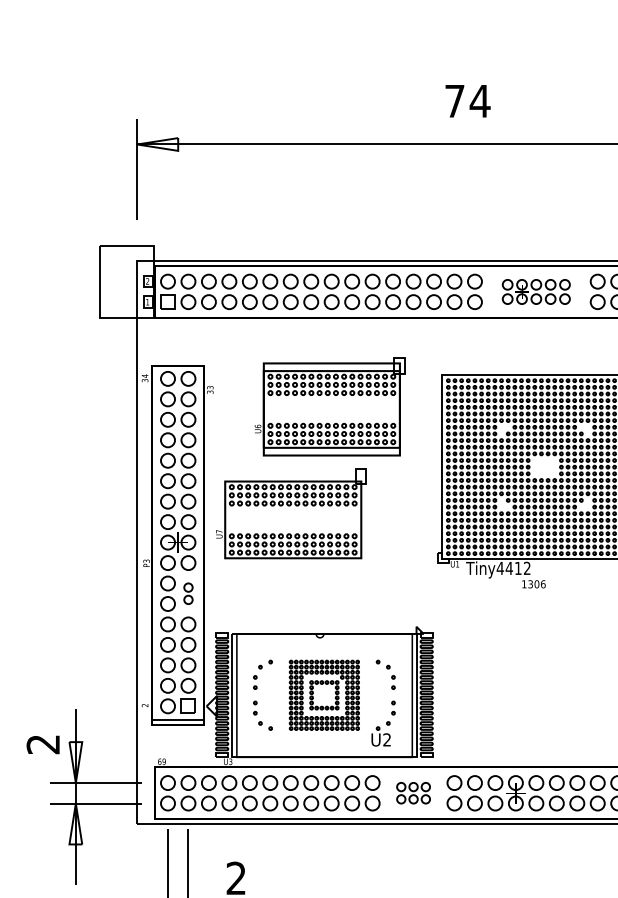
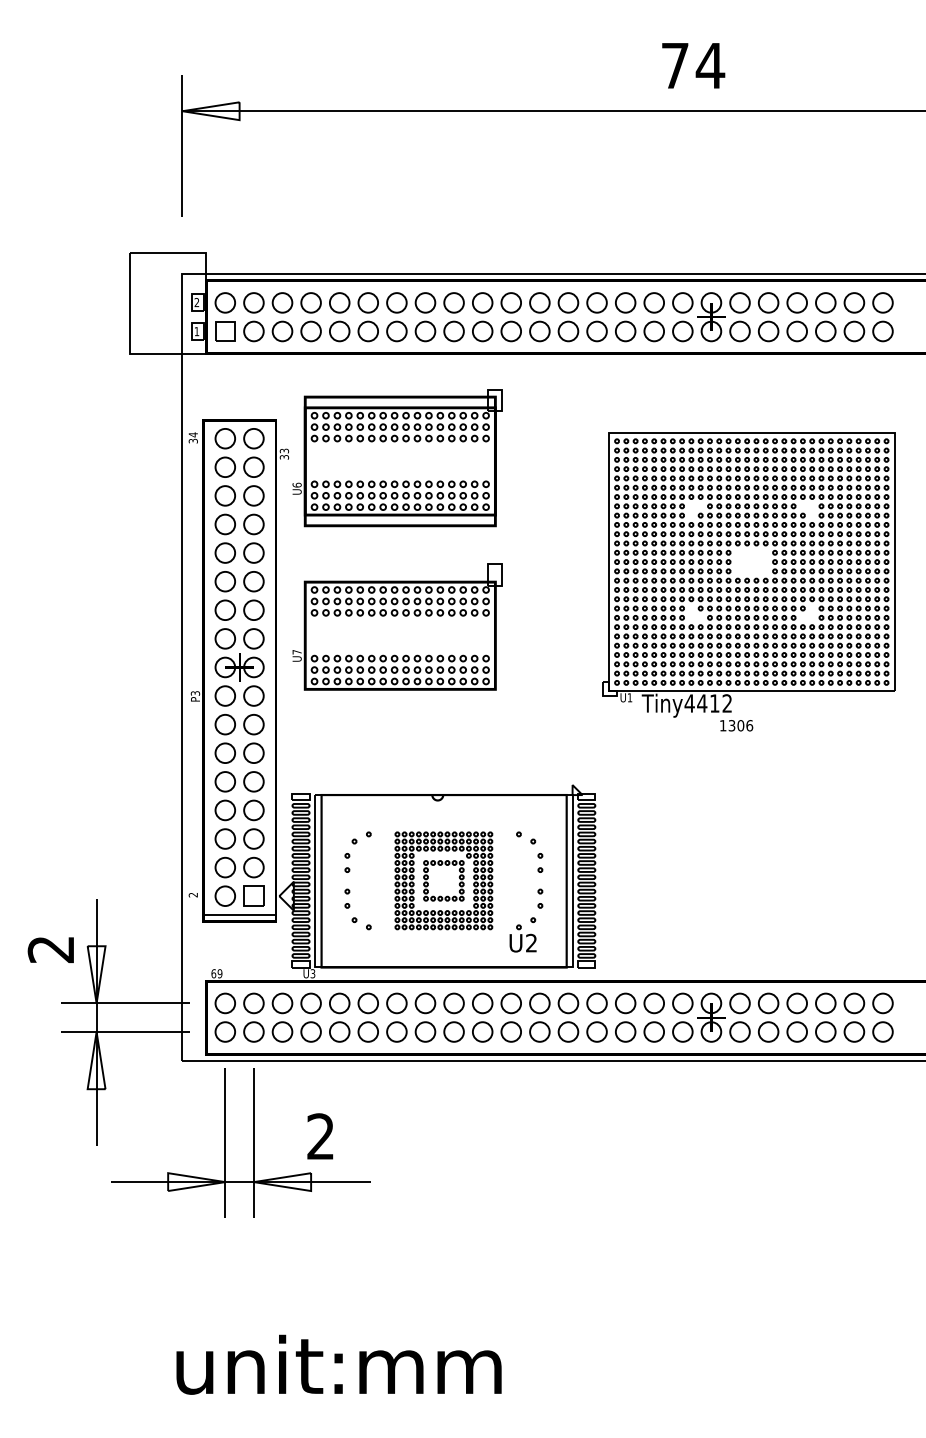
text: (467, 101) -> (693, 65), moved
part: (535, 292) -> (739, 317), size x1.43
part: (329, 407) -> (397, 458), moved
part: (188, 593) -> (253, 738), size x1.67
part: (413, 793) -> (568, 1017), size x1.67

